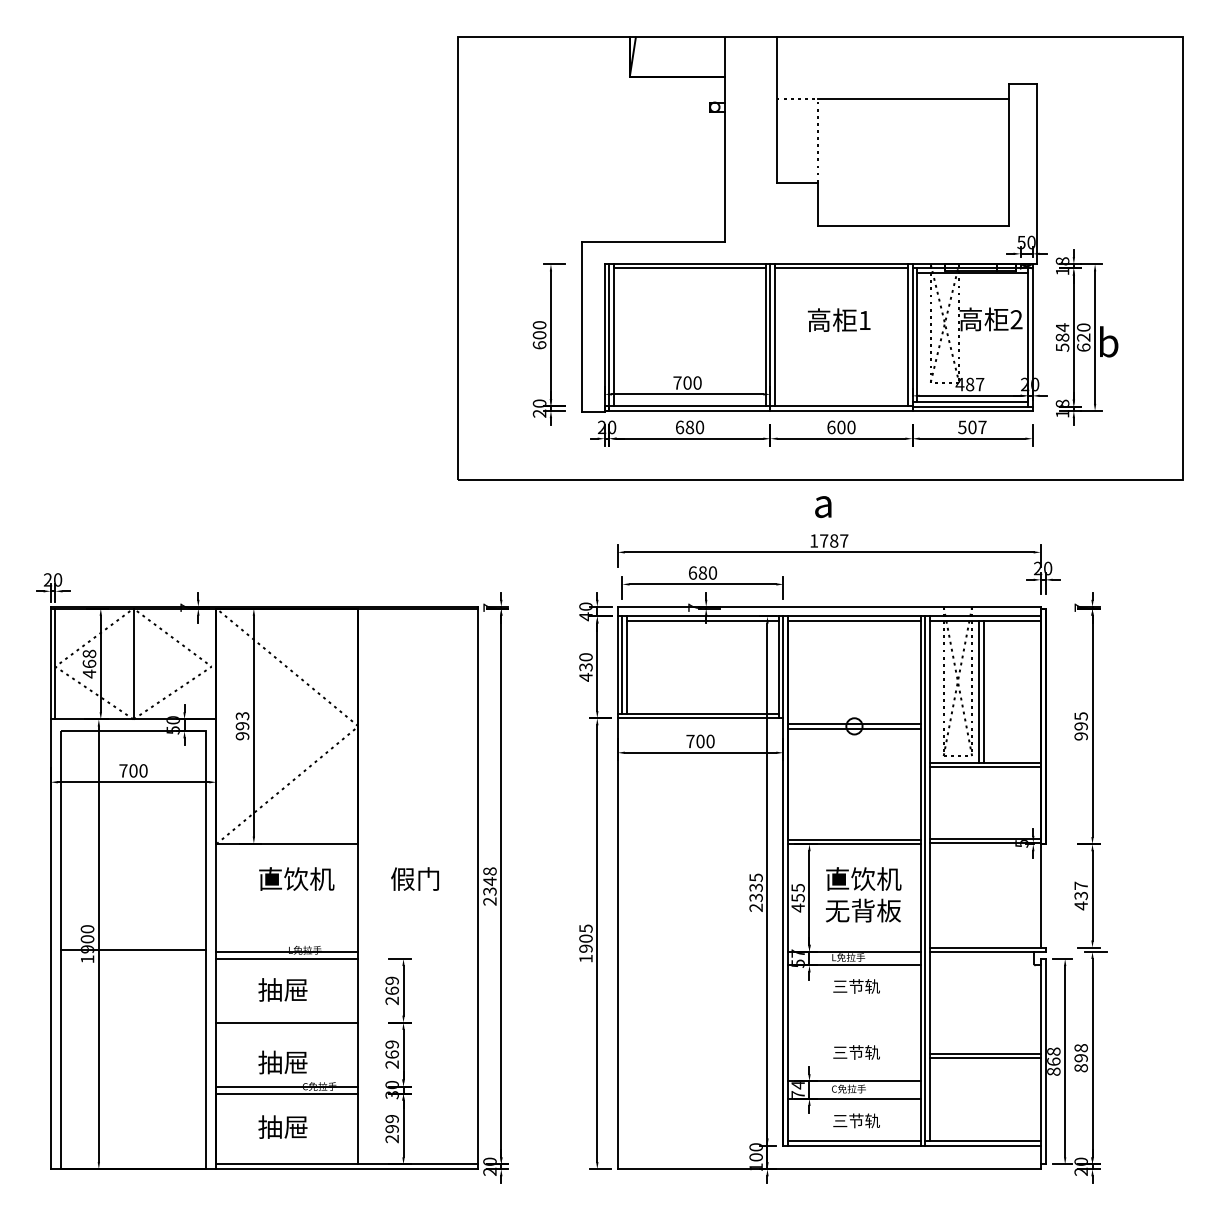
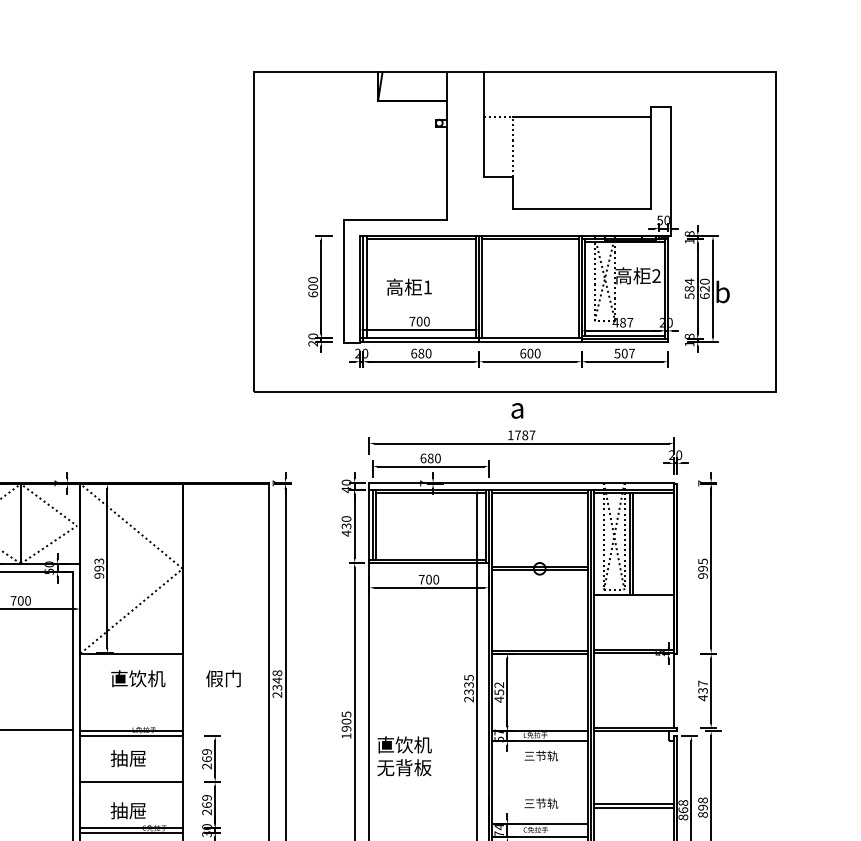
text: (838, 319) -> (408, 286), moved
line: (984, 767) -> (633, 598), removed
text: (797, 887) -> (498, 684), 455 -> 452
text: (863, 894) -> (404, 756), moved

